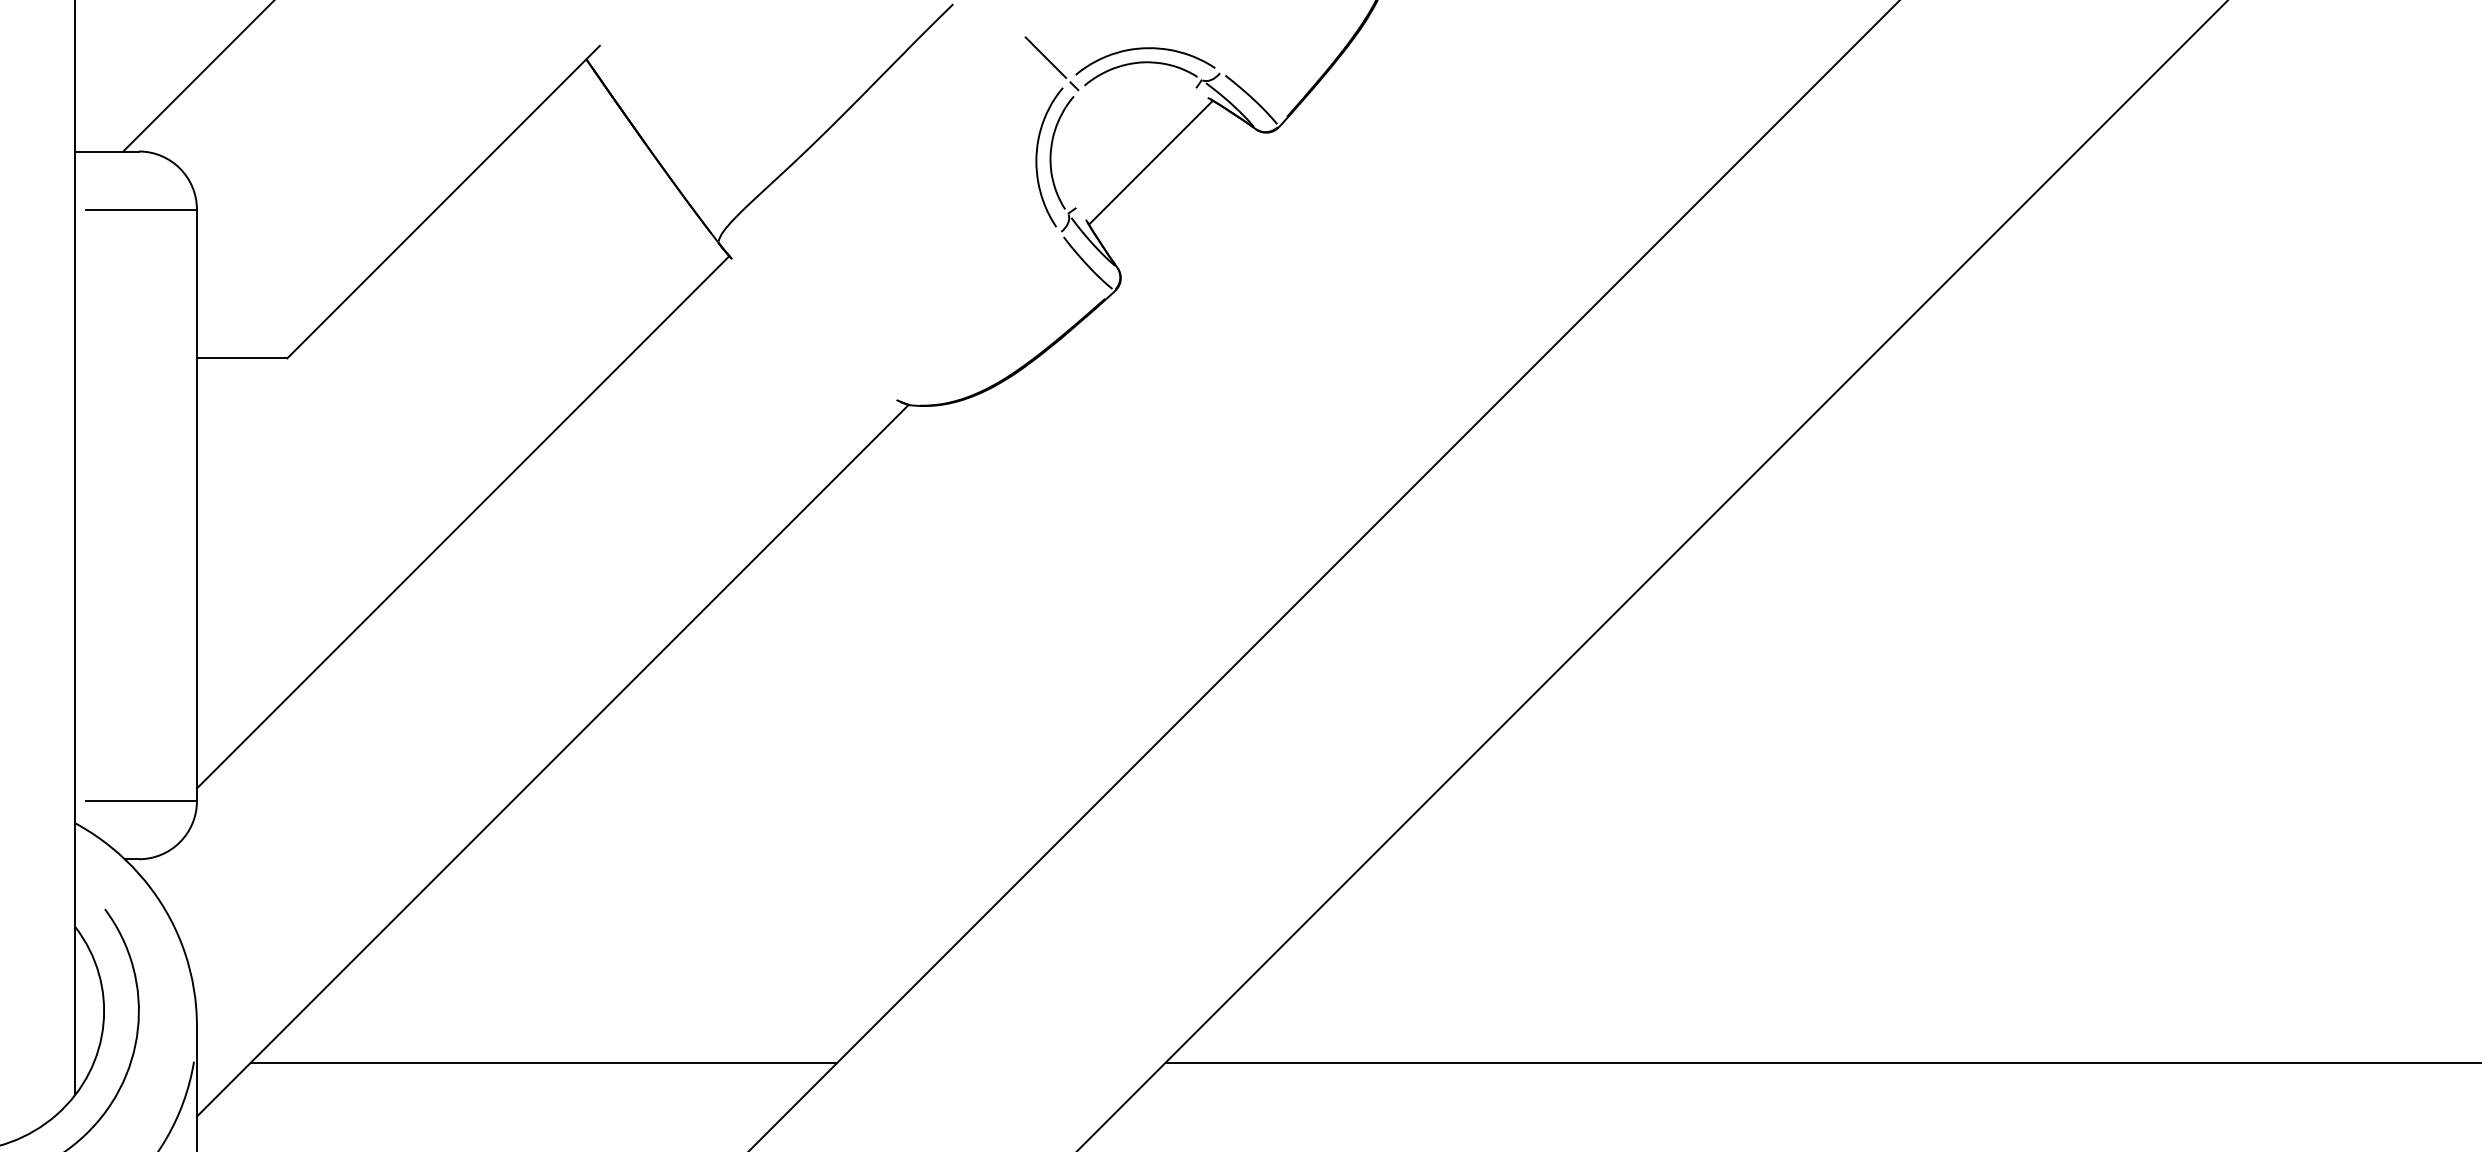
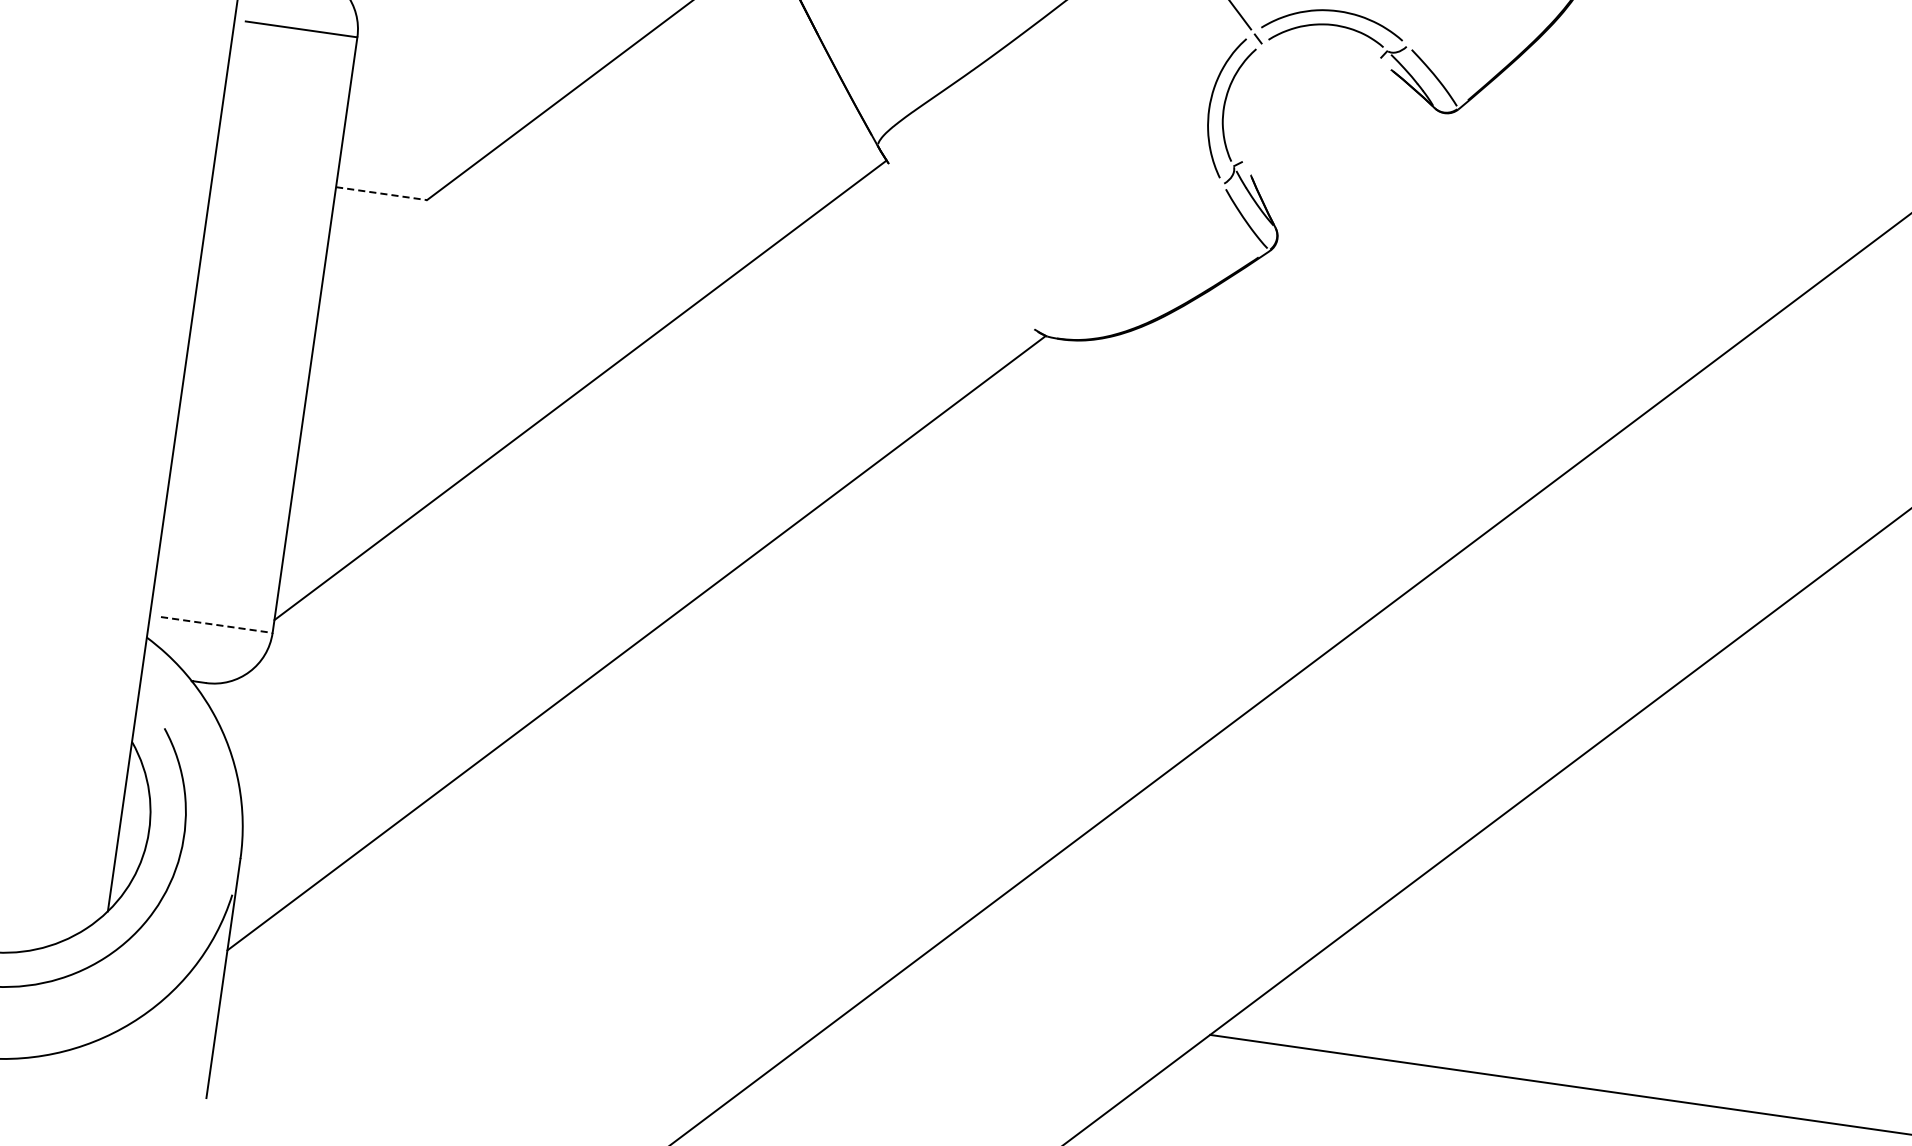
line: (1150, 162) -> (1323, 126), removed
line: (242, 358) -> (381, 193), solid -> dashed
line: (141, 801) -> (216, 625), solid -> dashed
line: (543, 1062) -> (584, 945), removed

